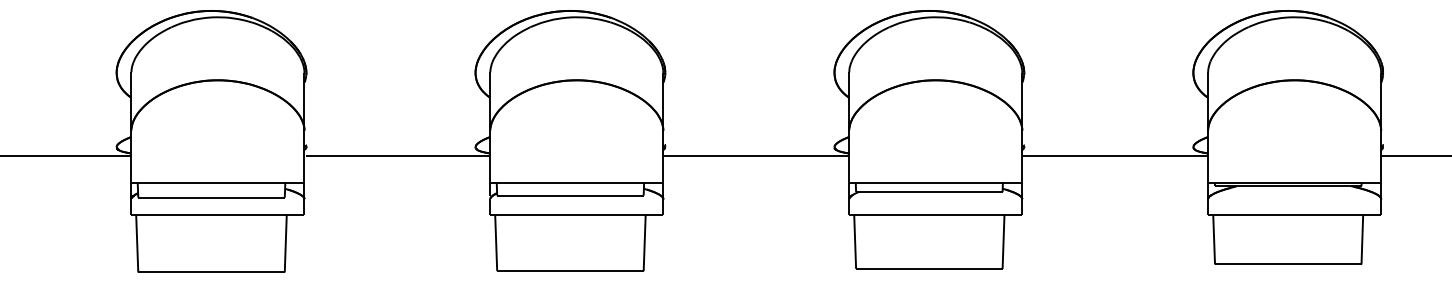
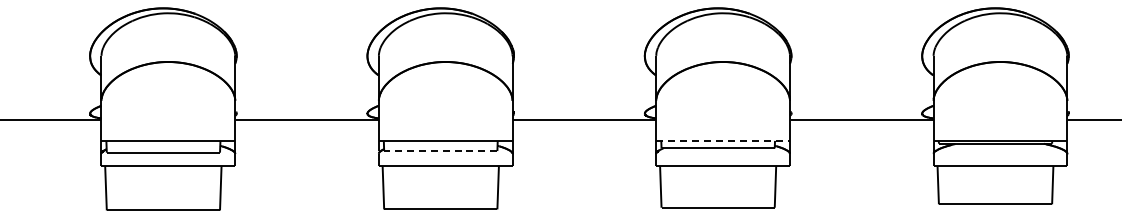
line: (936, 183) -> (723, 141), solid -> dashed
line: (570, 196) -> (440, 151), solid -> dashed

